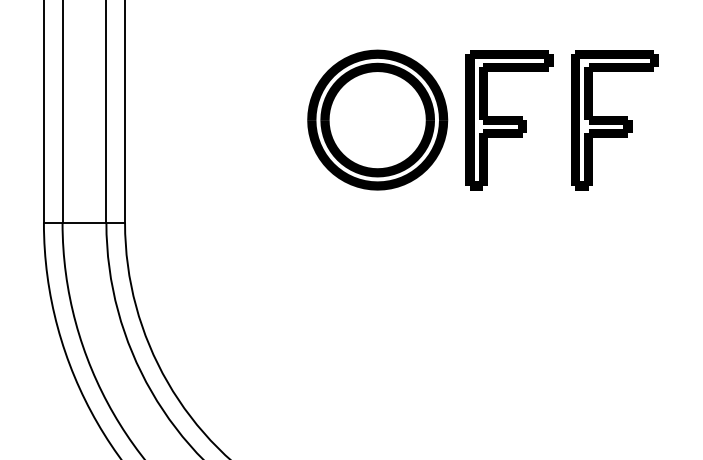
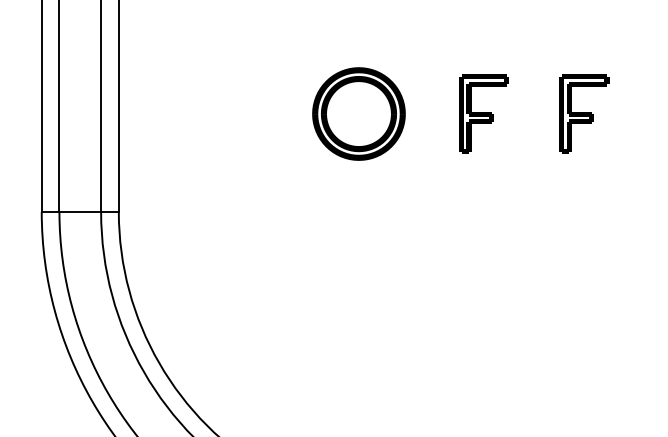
part: (377, 119) -> (358, 113), size x0.7
part: (509, 120) -> (484, 114), size x0.6
part: (614, 120) -> (583, 114), size x0.6

